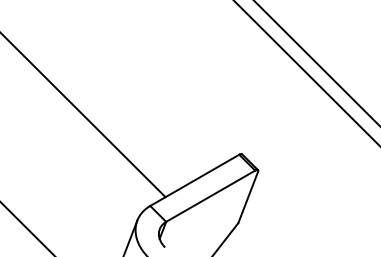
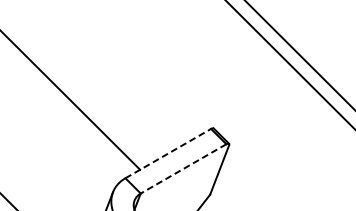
line: (195, 180) -> (168, 153), solid -> dashed
line: (210, 196) -> (183, 169), solid -> dashed

